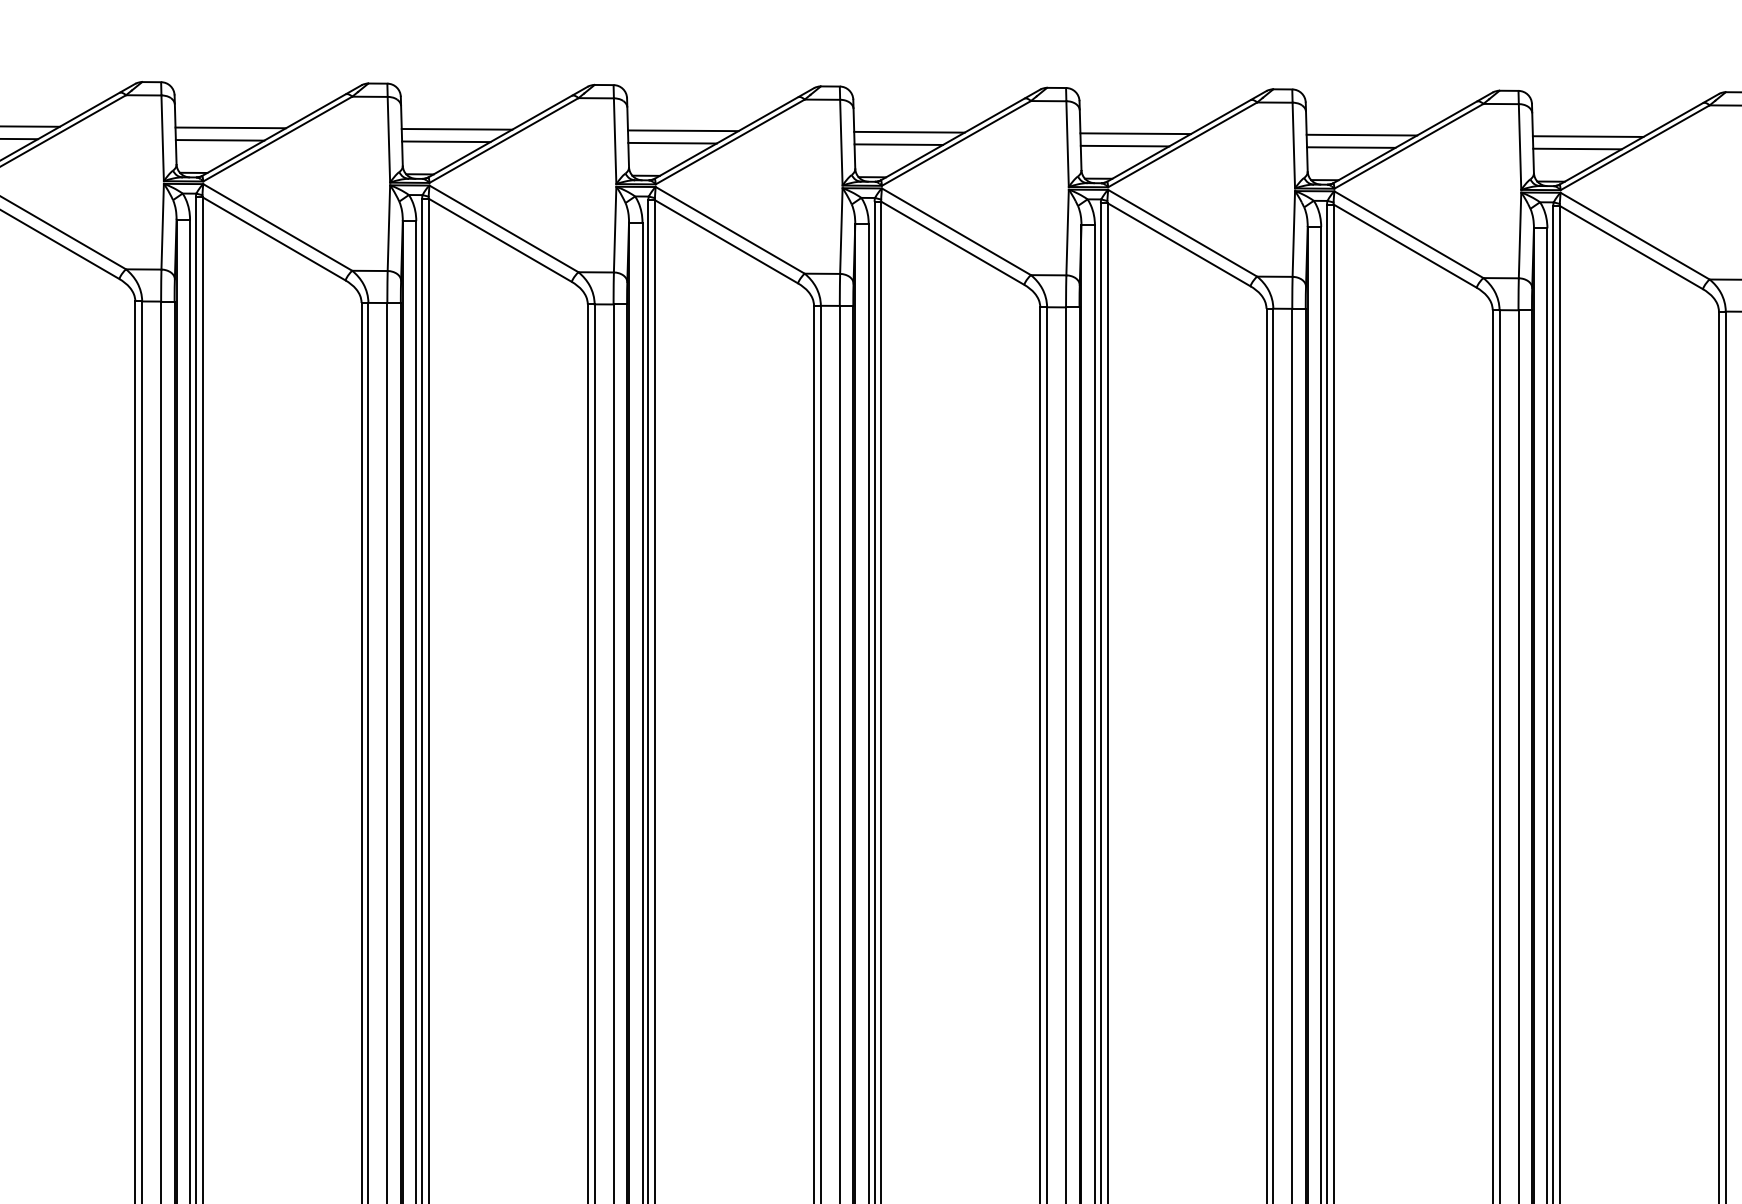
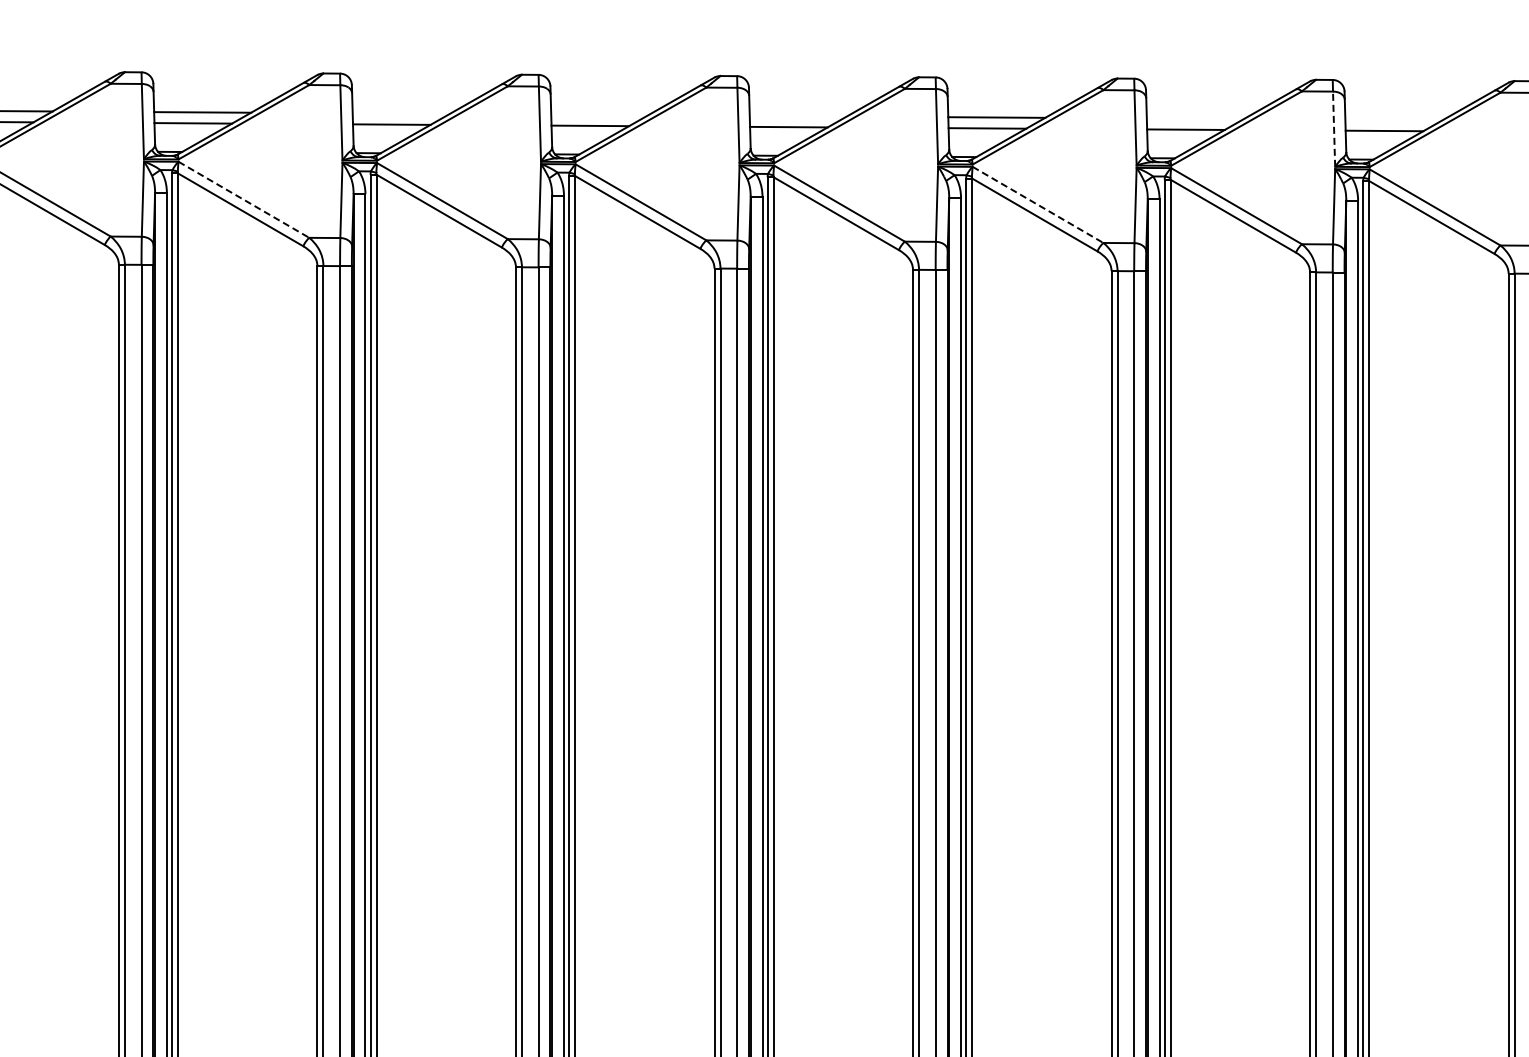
line: (456, 129) -> (400, 113), removed
line: (682, 130) -> (599, 114), removed
line: (908, 131) -> (797, 115), removed
line: (1360, 134) -> (1194, 118), removed
line: (1587, 135) -> (1393, 119), removed
line: (1520, 147) -> (1334, 129), solid -> dashed
line: (277, 227) -> (243, 199), solid -> dashed
line: (1183, 232) -> (1038, 204), solid -> dashed

